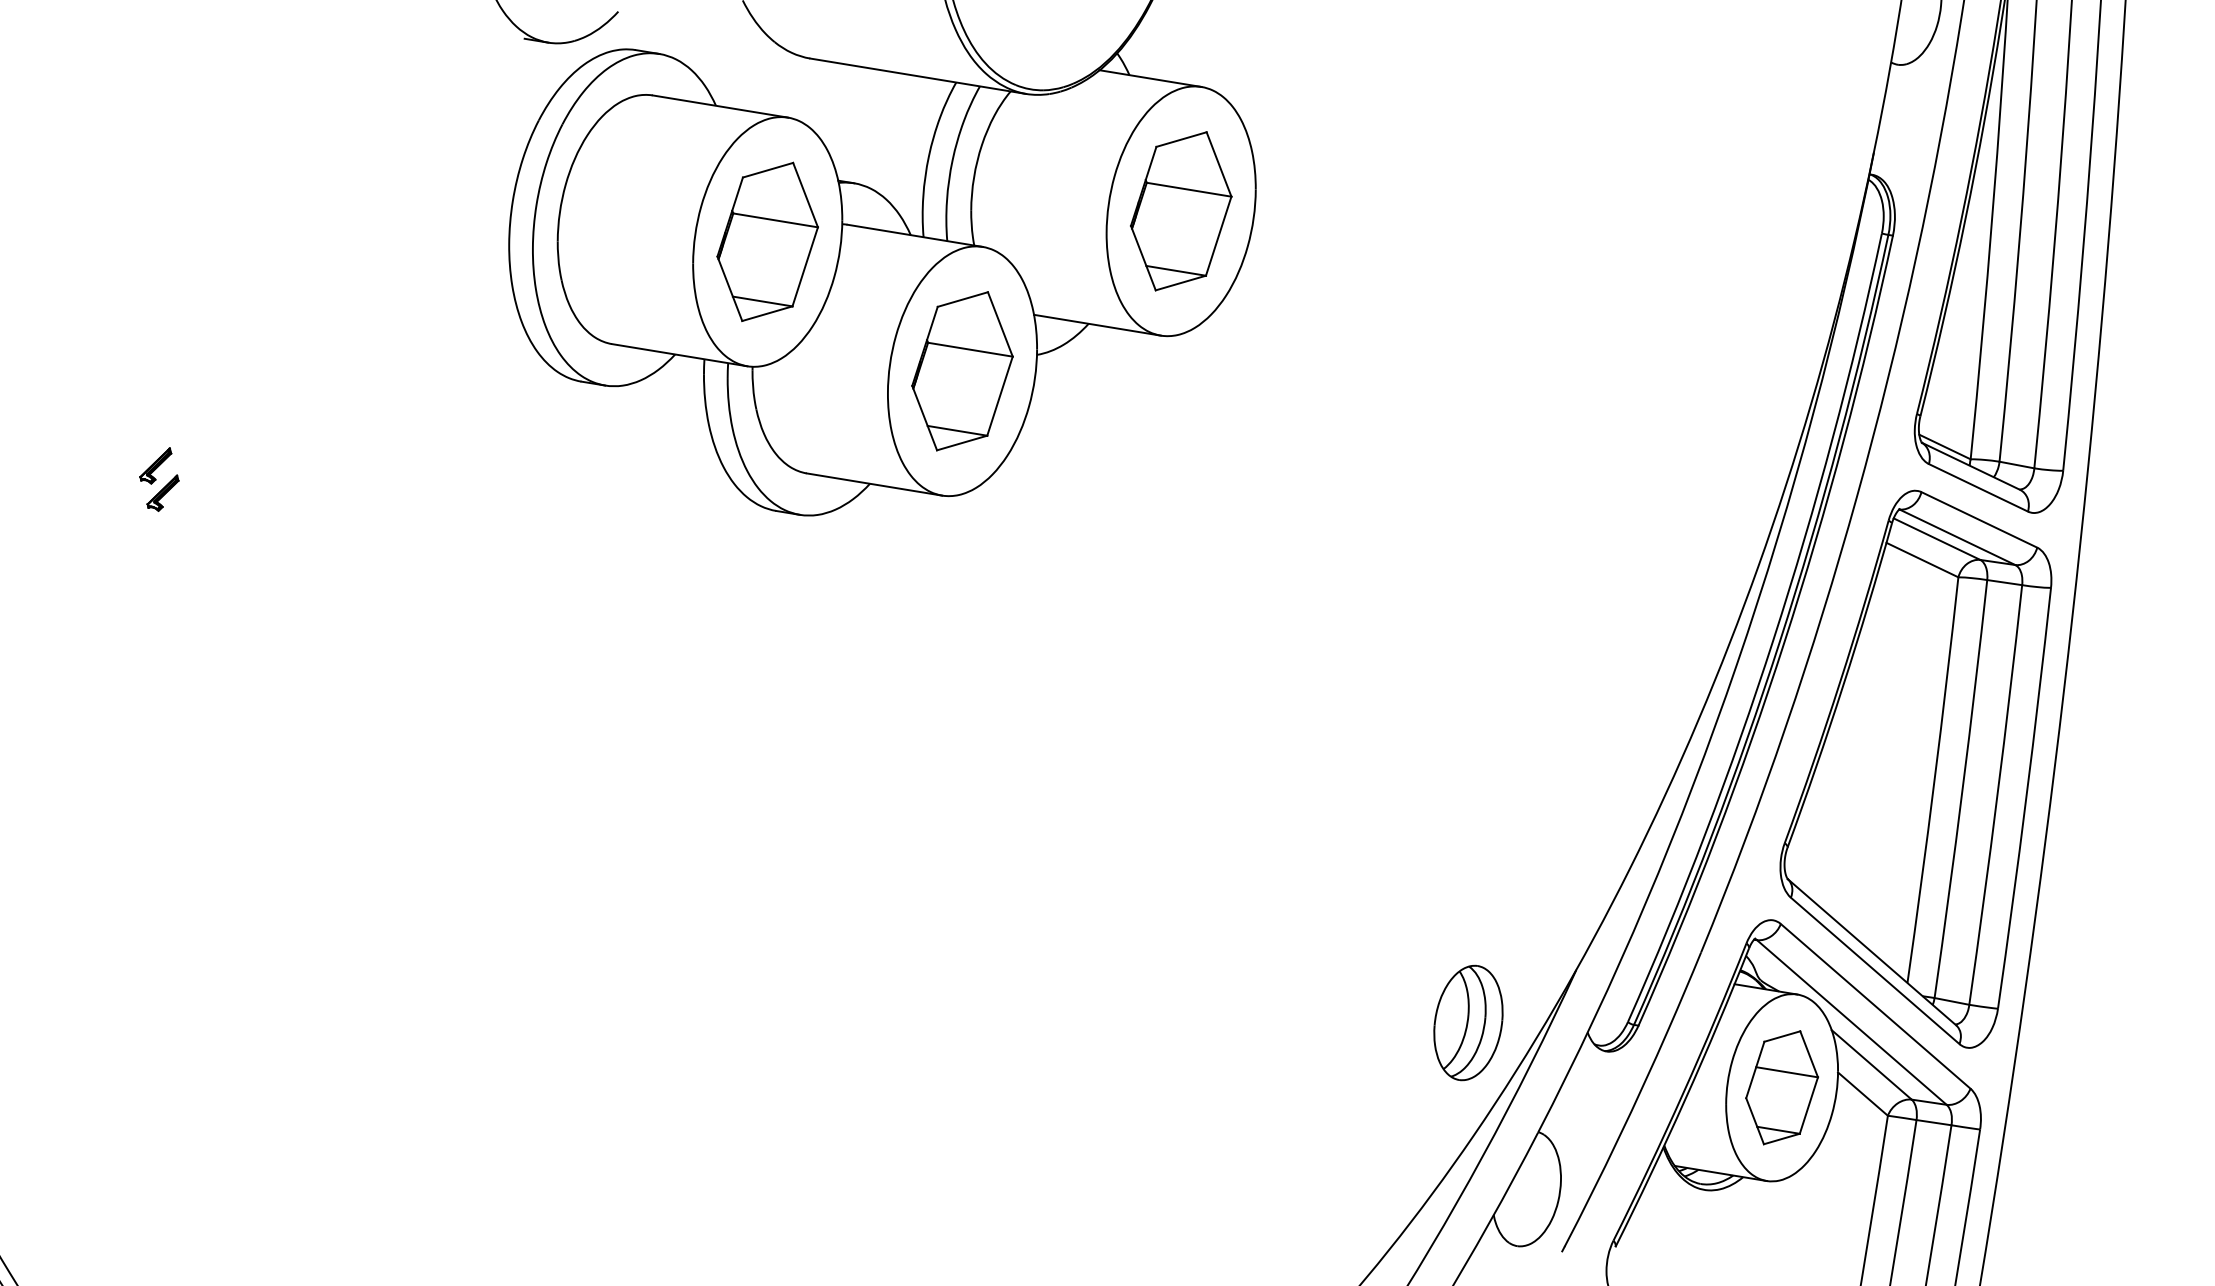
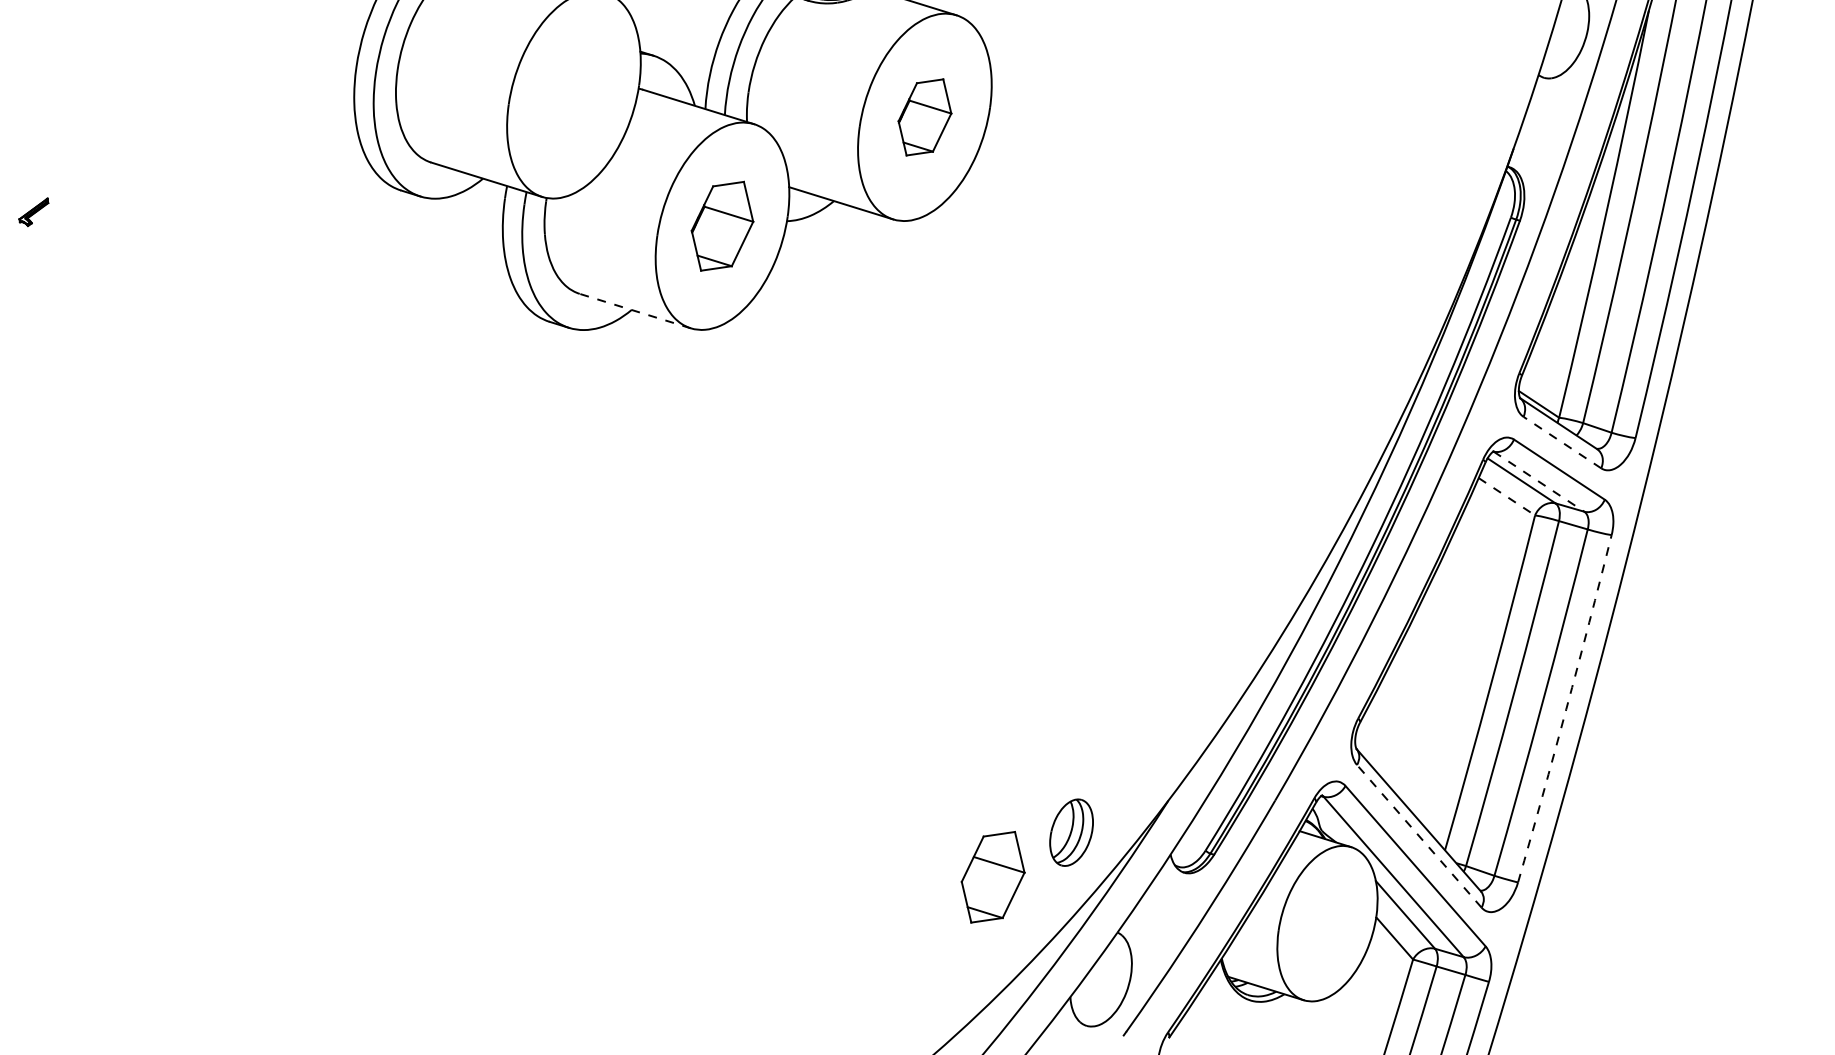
part: (1181, 211) -> (925, 117), size x0.6
part: (767, 241) -> (573, 94), removed
part: (962, 371) -> (722, 226), size x0.7
line: (874, 484) -> (635, 311), solid -> dashed
line: (1978, 487) -> (1562, 442), solid -> dashed
part: (162, 492) -> (36, 234), removed
line: (1957, 537) -> (1538, 481), solid -> dashed
line: (1922, 560) -> (1506, 497), solid -> dashed
arc: (2026, 798) -> (1566, 709), solid -> dashed
line: (1875, 970) -> (1419, 836), solid -> dashed
part: (1468, 1022) -> (1071, 832), size x0.7
part: (1781, 1087) -> (992, 876), moved

